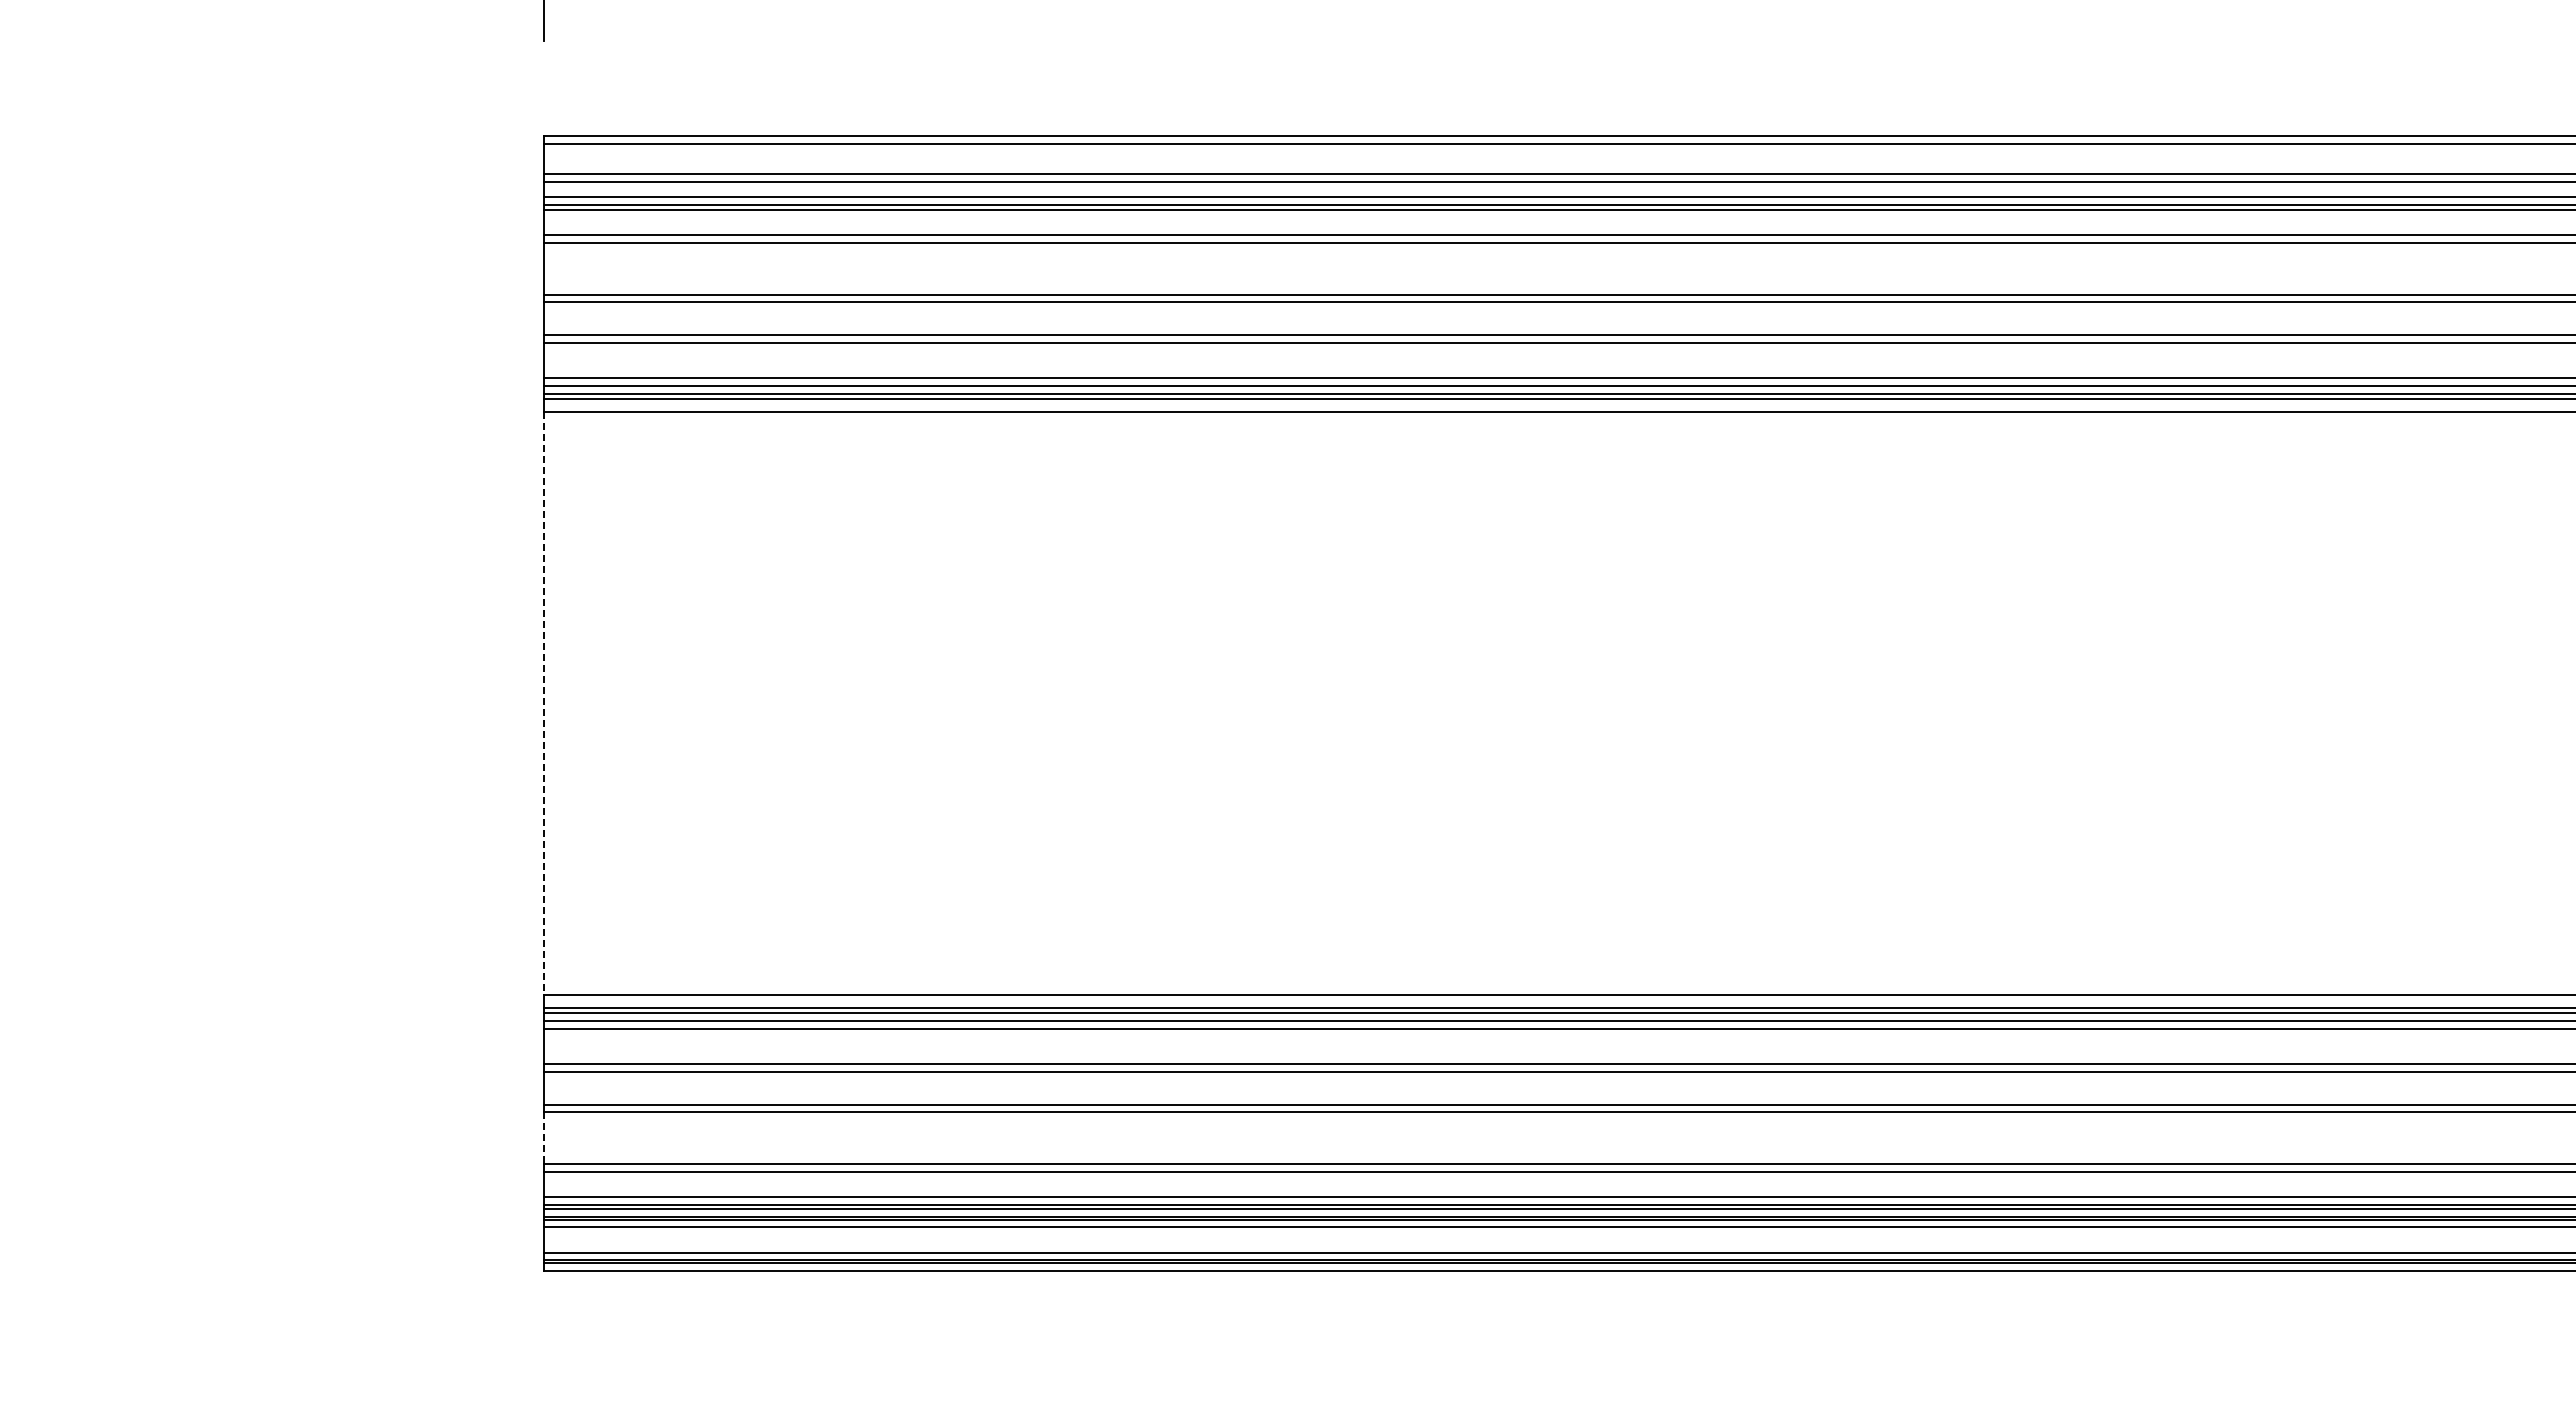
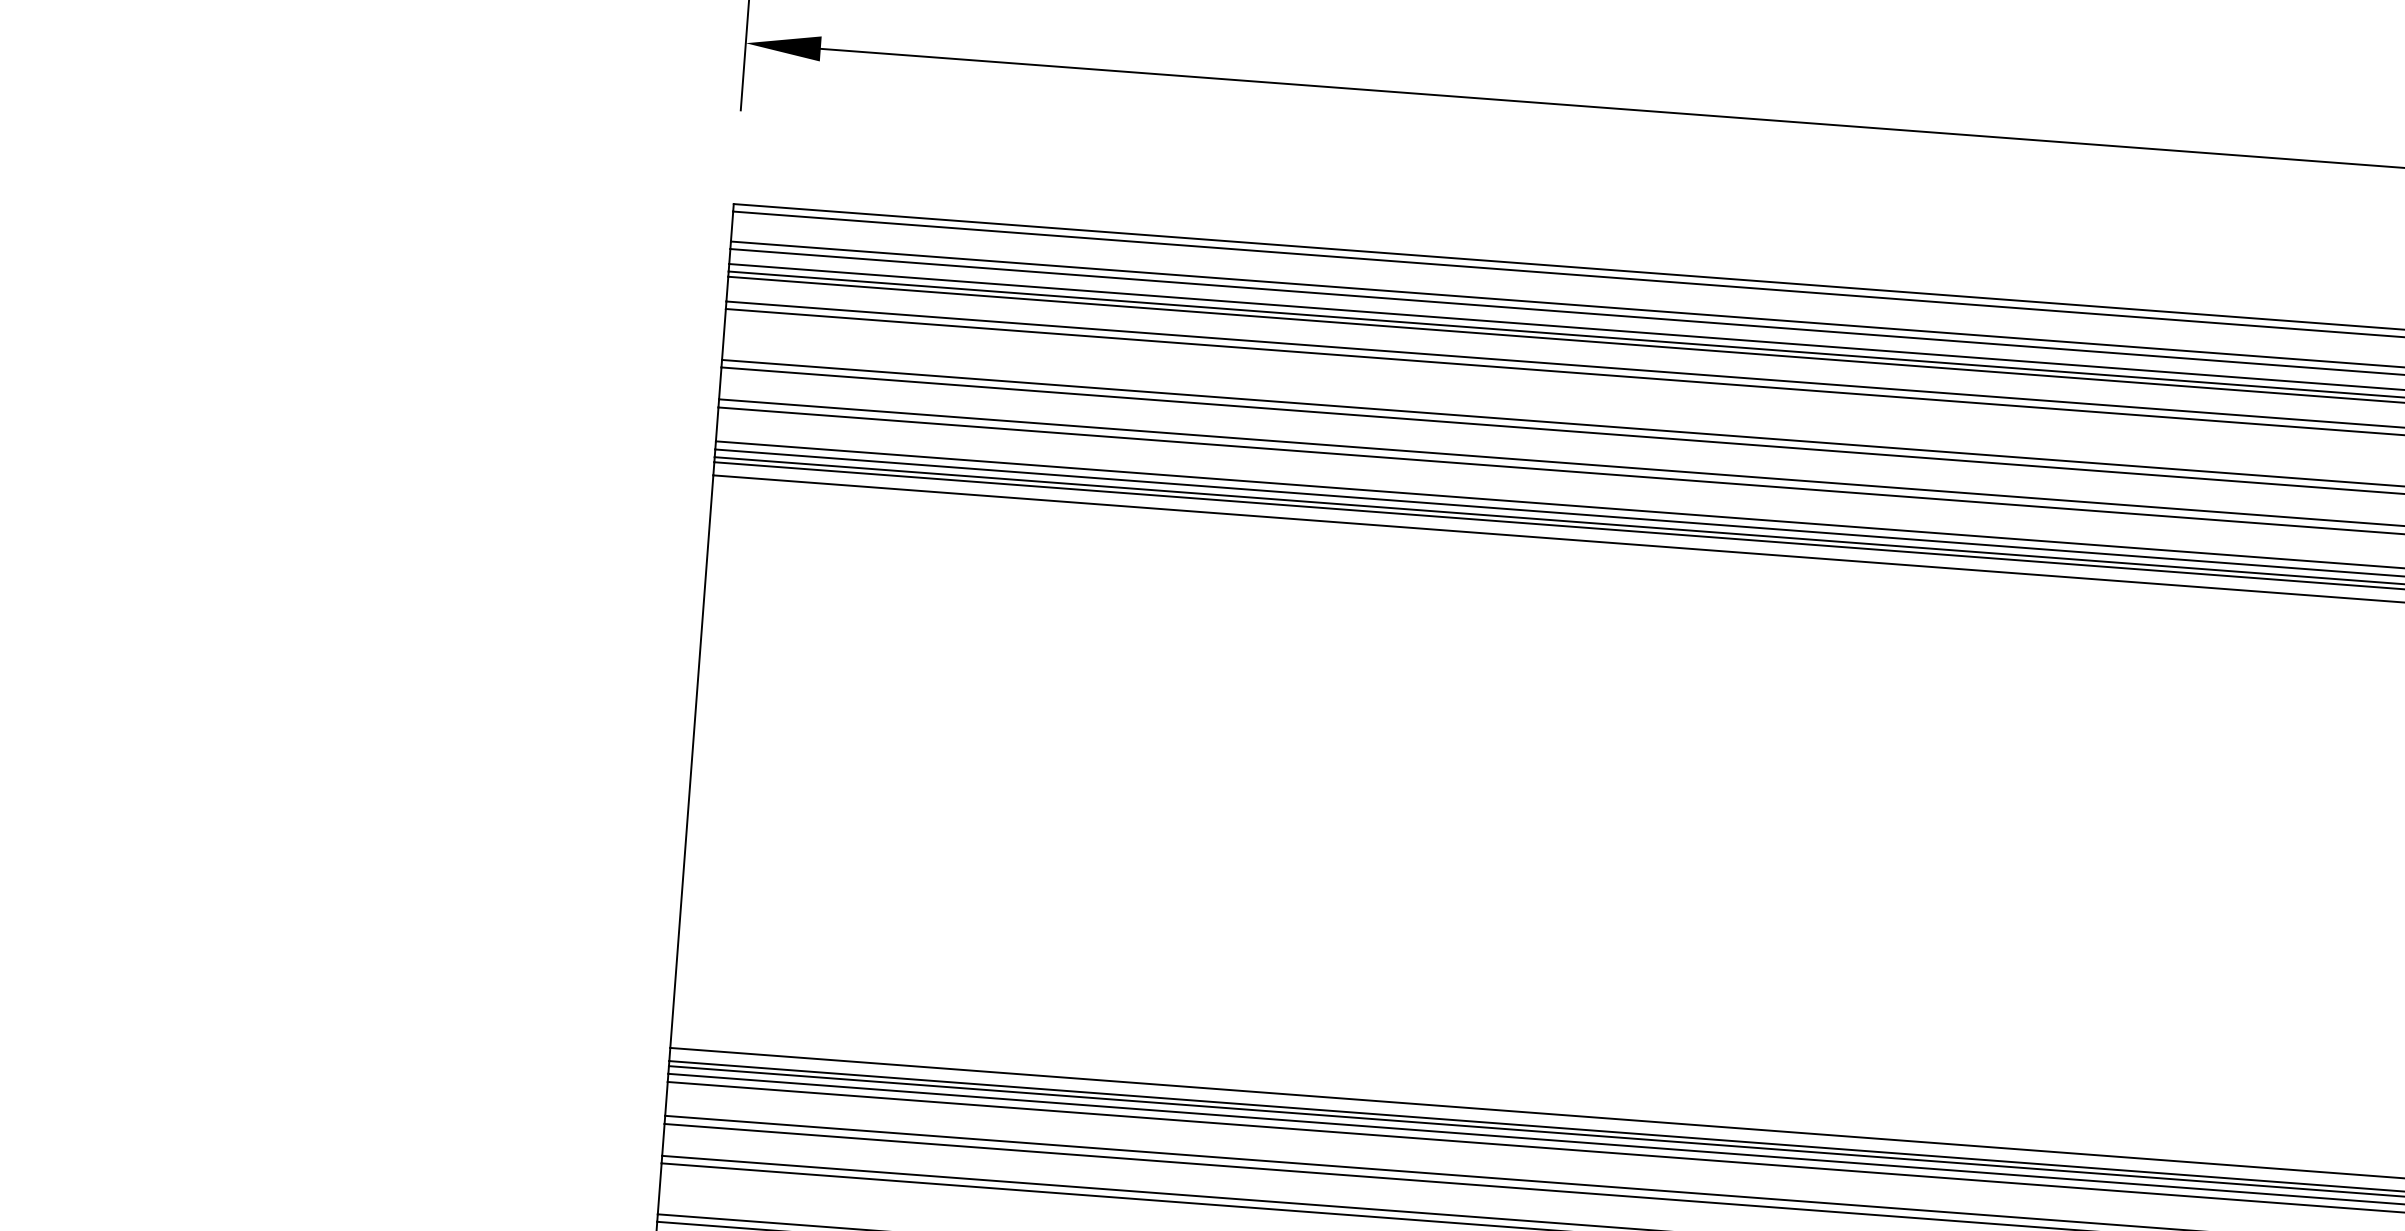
line: (543, 704) -> (691, 762), dashed -> solid
line: (543, 1138) -> (659, 1189), dashed -> solid

